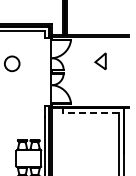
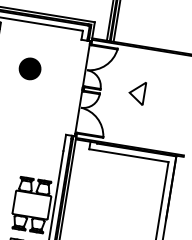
part: (100, 60) -> (137, 91), moved
fill: (11, 63) -> (29, 68), added
line: (90, 113) -> (128, 155), dashed -> solid

